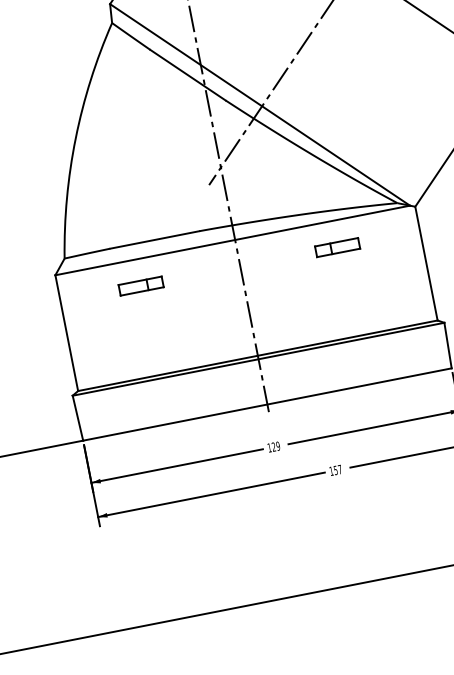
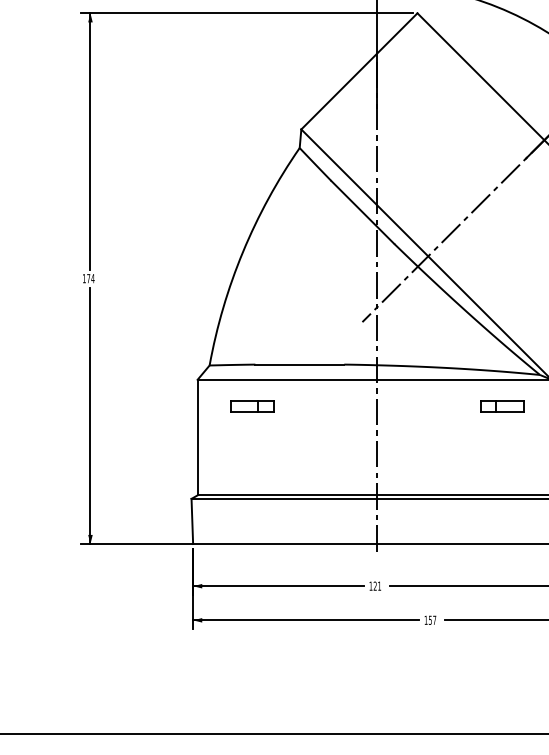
part: (337, 247) -> (502, 406), moved
part: (141, 286) -> (252, 406), moved
text: (277, 445) -> (379, 585), 129 -> 121

